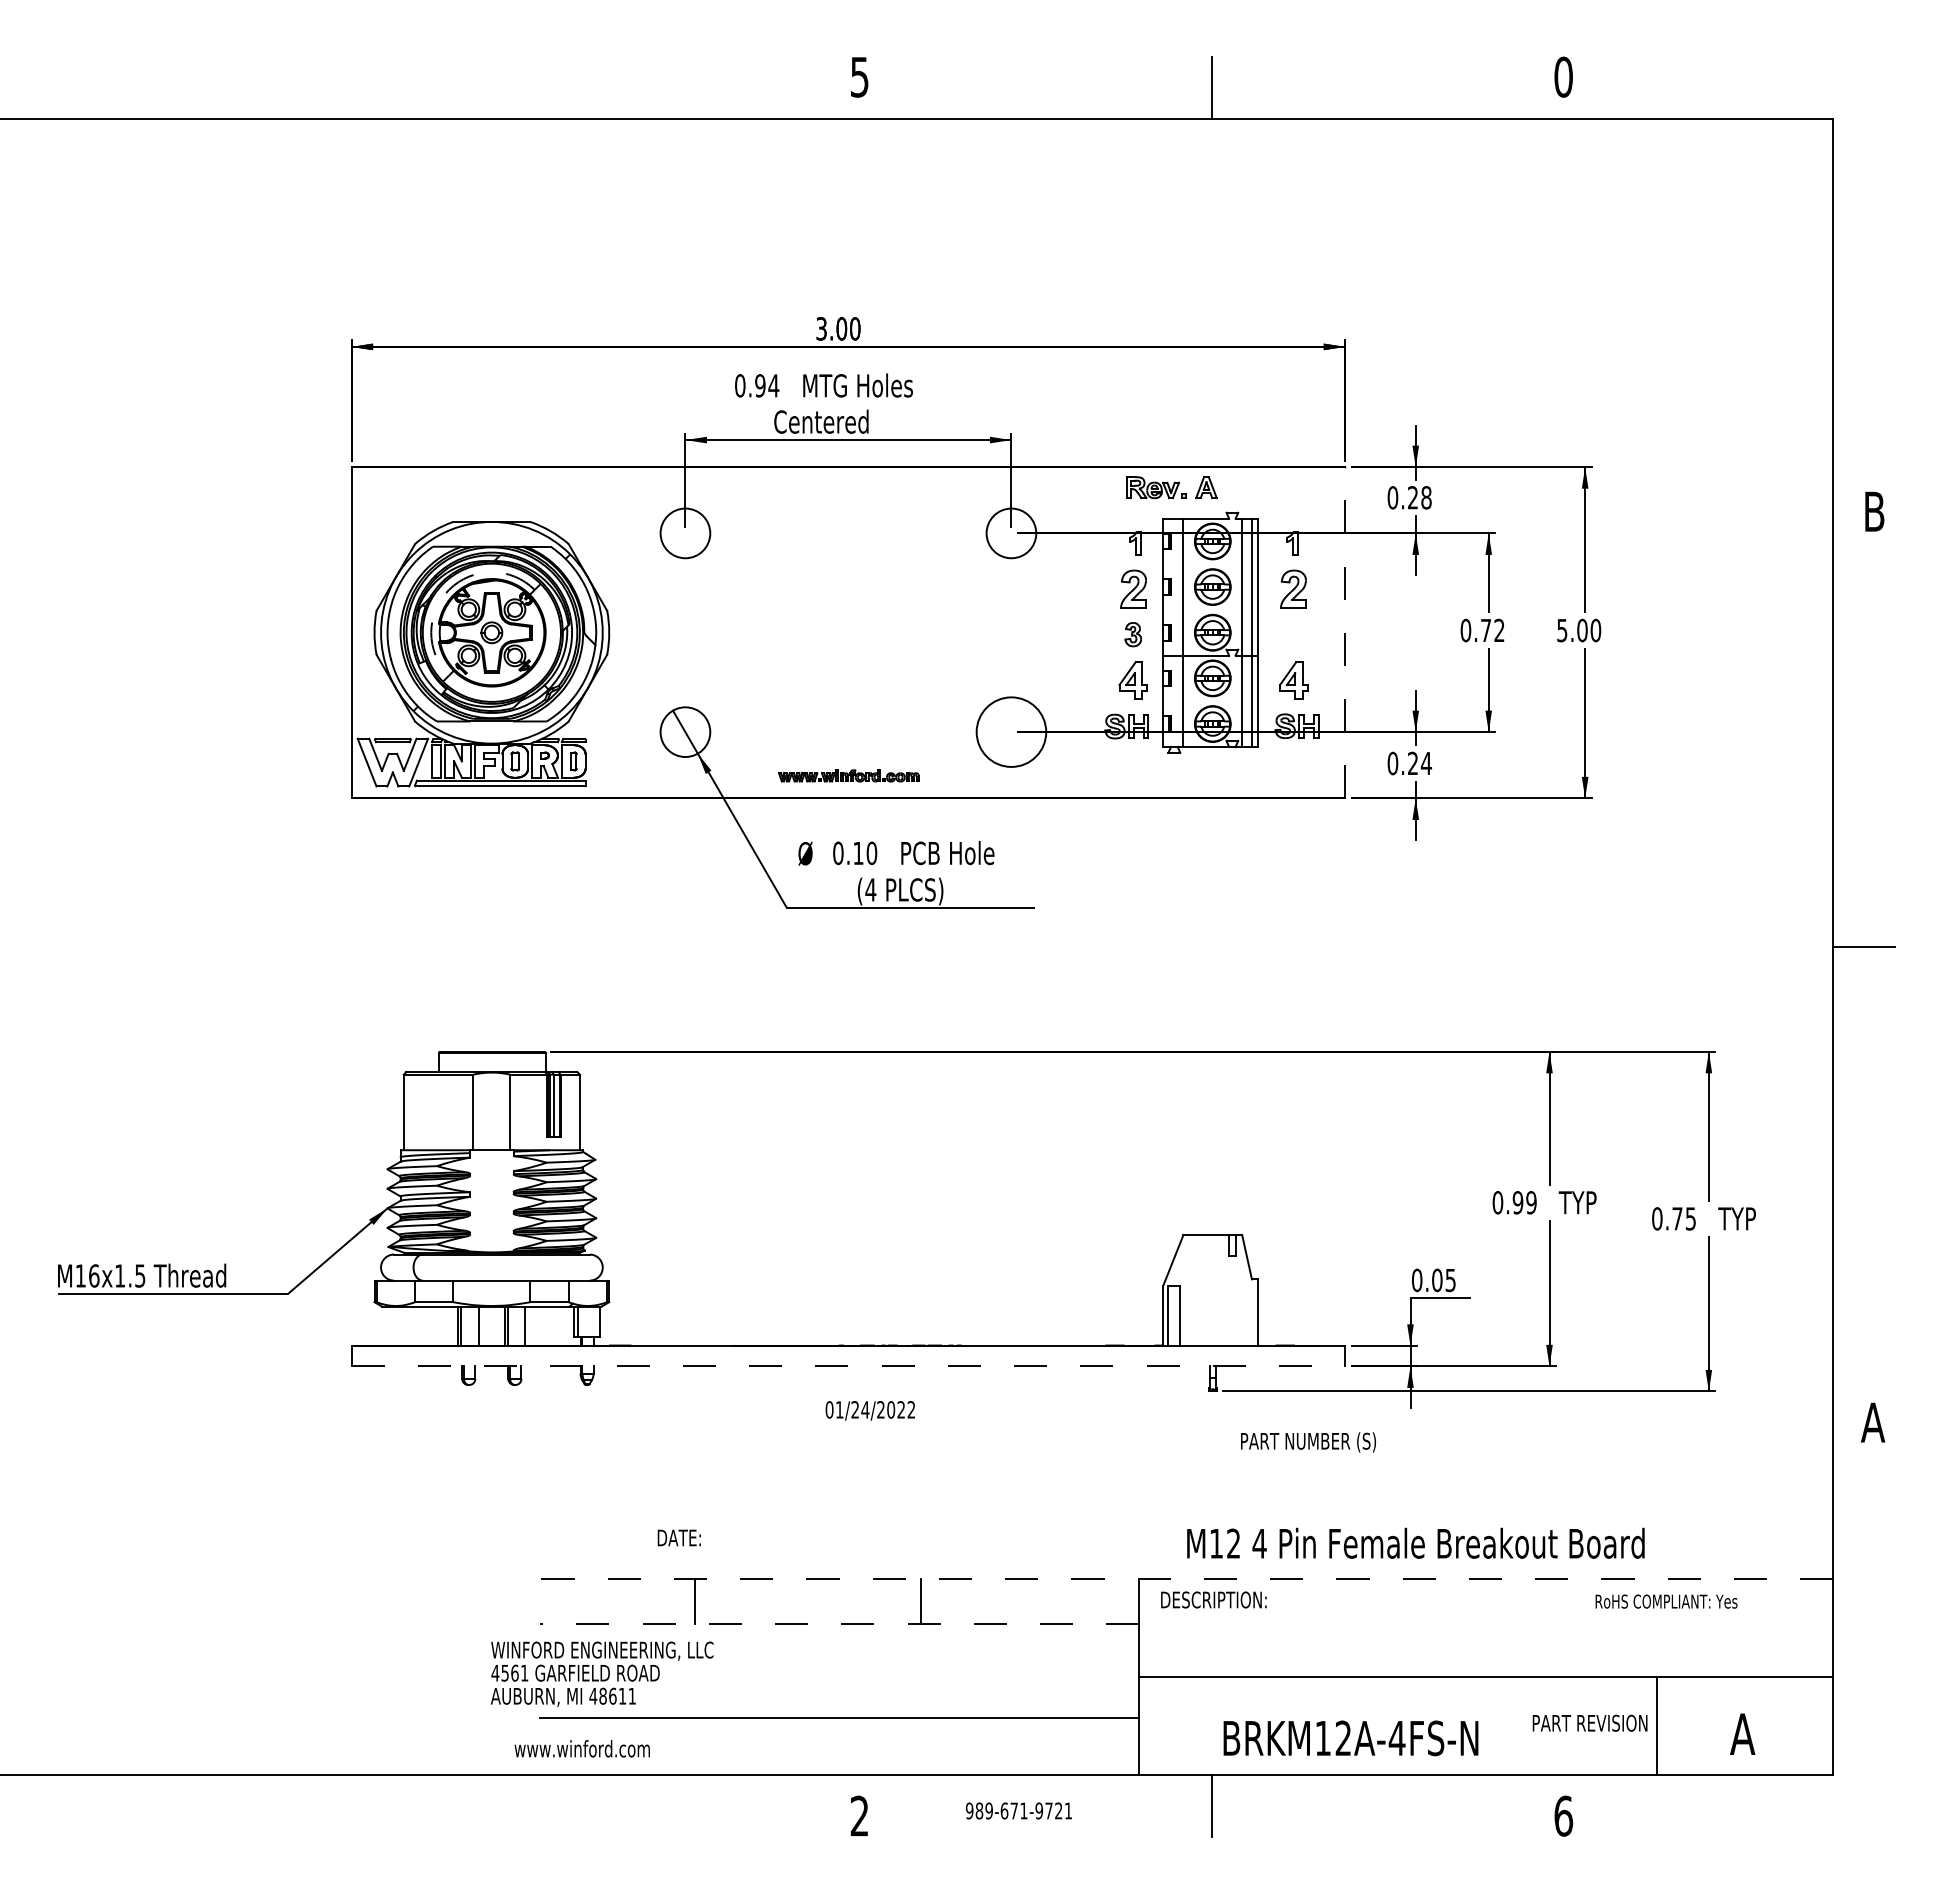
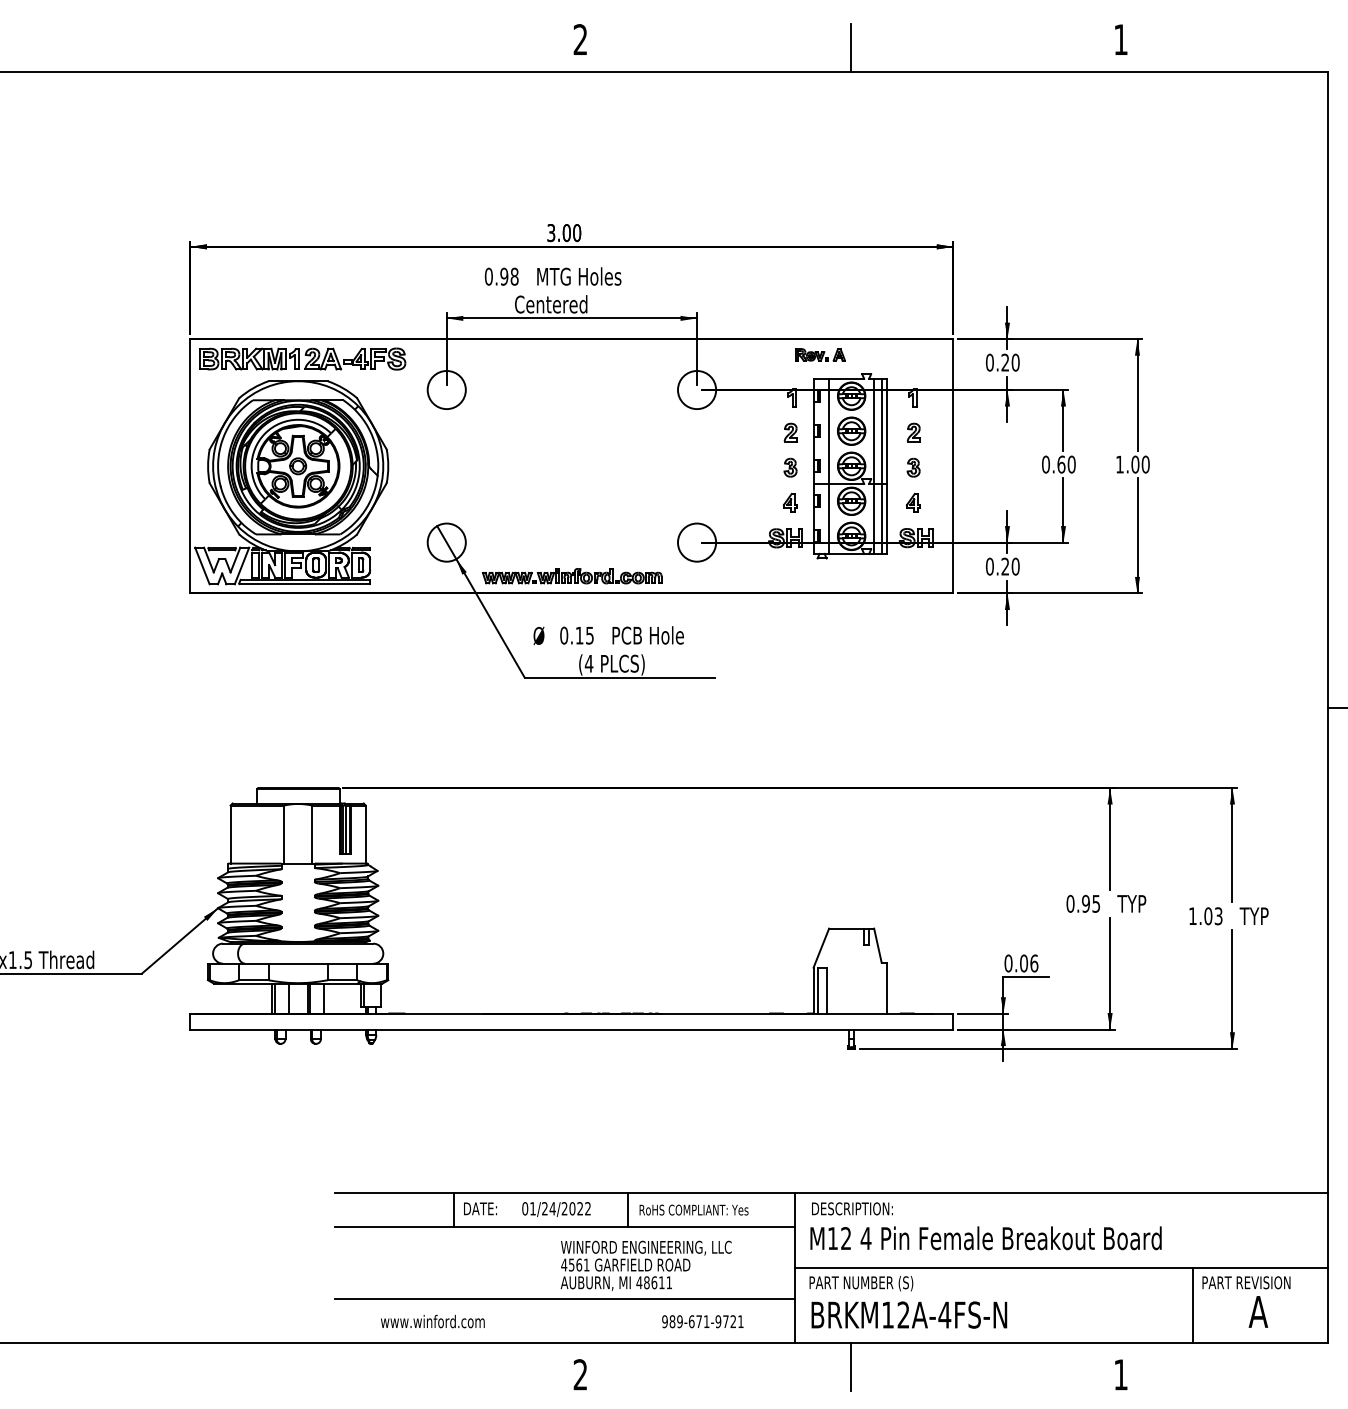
text: (859, 76) -> (580, 39), 5 -> 2
text: (1563, 76) -> (1120, 39), 0 -> 1
text: (773, 385) -> (514, 276), 0.94 -> 0.98
part: (1172, 487) -> (820, 354), size x0.71
part: (497, 492) -> (302, 358), added
text: (1426, 497) -> (1015, 362), 0.28 -> 0.20
part: (1132, 588) -> (789, 432), size x0.62
part: (1293, 588) -> (913, 432), size x0.62
arc: (449, 589) -> (265, 433), dashed -> solid
text: (1492, 630) -> (1066, 464), 0.72 -> 0.60
text: (1562, 630) -> (1120, 464), 5.00 -> 1.00
line: (1345, 632) -> (953, 466), dashed -> solid
part: (1293, 634) -> (913, 467), added
part: (1132, 679) -> (789, 502), size x0.62
part: (1292, 679) -> (912, 502), size x0.62
circle: (1011, 732) -> (697, 542), size x0.71
text: (1426, 763) -> (1015, 566), 0.24 -> 0.20
part: (848, 775) -> (571, 575), size x1.67
text: (871, 853) -> (589, 635), 0.10 -> 0.15
text: (1531, 1202) -> (1096, 903), 0.99 -> 0.95
text: (1673, 1218) -> (1205, 915), 0.75 -> 1.03
text: (1450, 1280) -> (1034, 963), 0.05 -> 0.06
line: (848, 1366) -> (571, 1029), dashed -> solid
text: (869, 1410) -> (555, 1209), moved
text: (1308, 1442) -> (861, 1283), moved
text: (678, 1537) -> (479, 1208), moved
text: (1415, 1542) -> (985, 1237), moved
line: (1186, 1578) -> (831, 1192), dashed -> solid
text: (1666, 1601) -> (694, 1210), moved
line: (839, 1624) -> (565, 1227), dashed -> solid
text: (602, 1674) -> (646, 1266), moved
text: (1589, 1722) -> (1246, 1282), moved
text: (1350, 1738) -> (908, 1315), moved
text: (581, 1748) -> (432, 1321), moved
text: (1018, 1810) -> (702, 1321), moved
text: (1563, 1815) -> (1120, 1374), 6 -> 1

